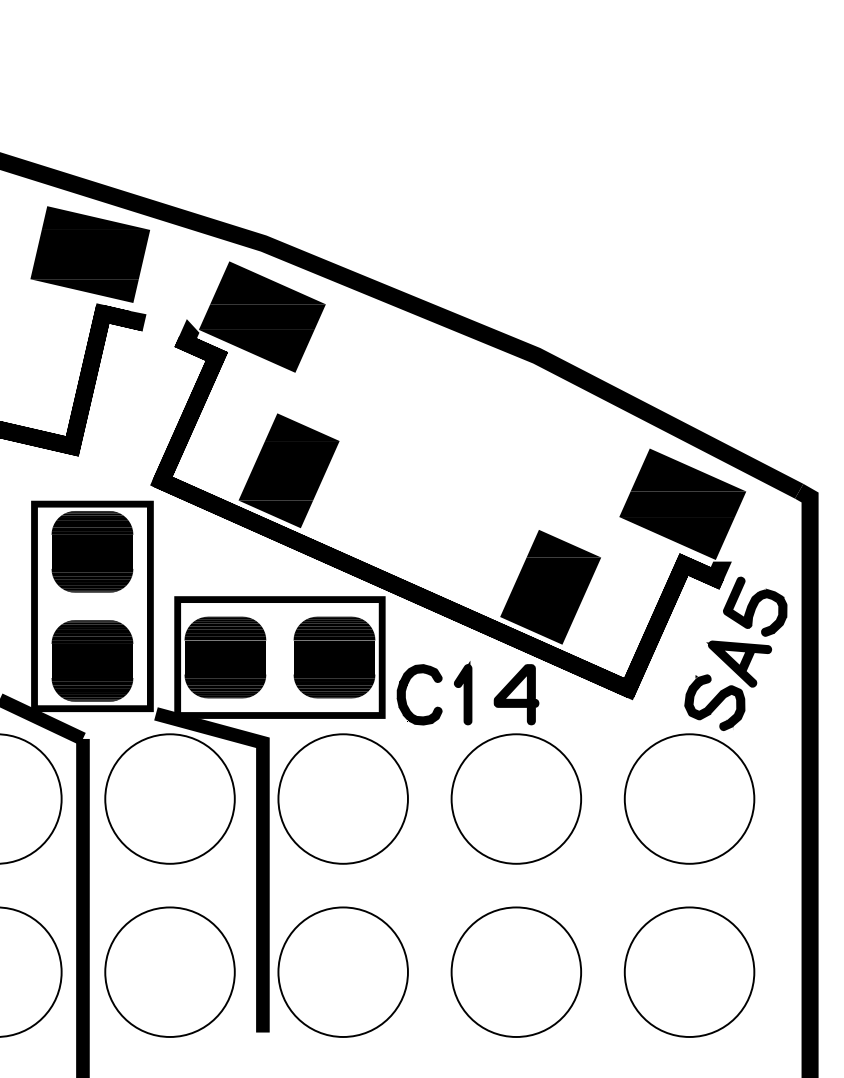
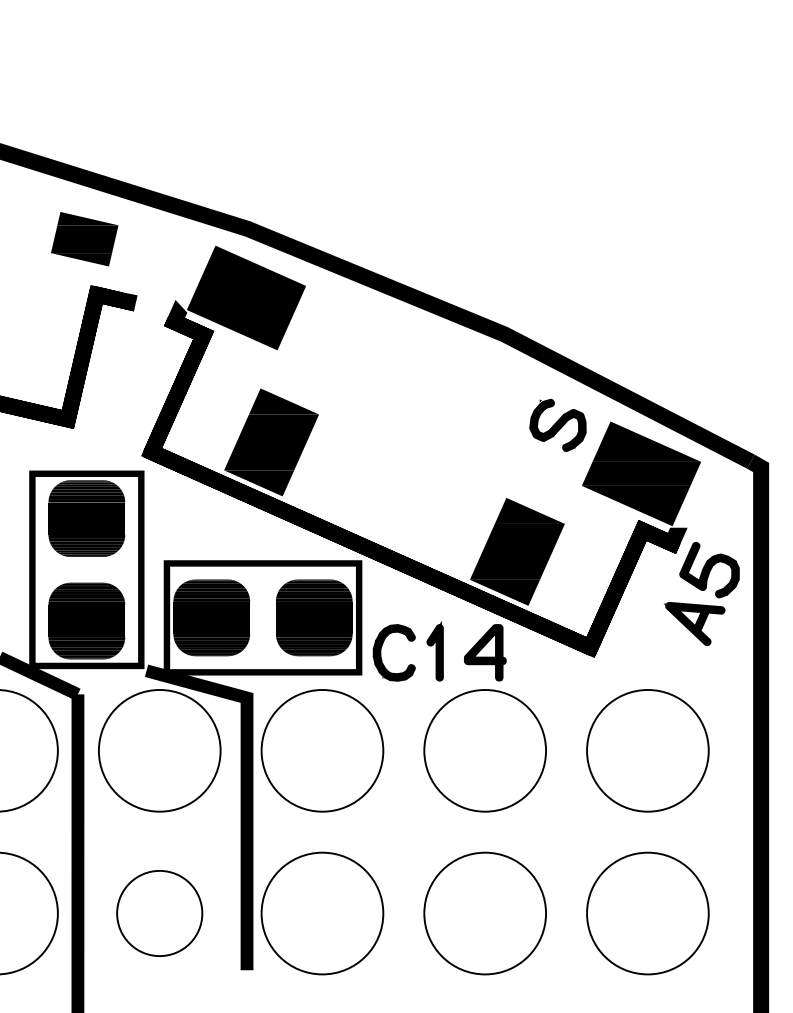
part: (89, 254) -> (84, 239), size x0.6
part: (714, 702) -> (557, 425), moved
part: (169, 971) -> (159, 912), size x0.7

